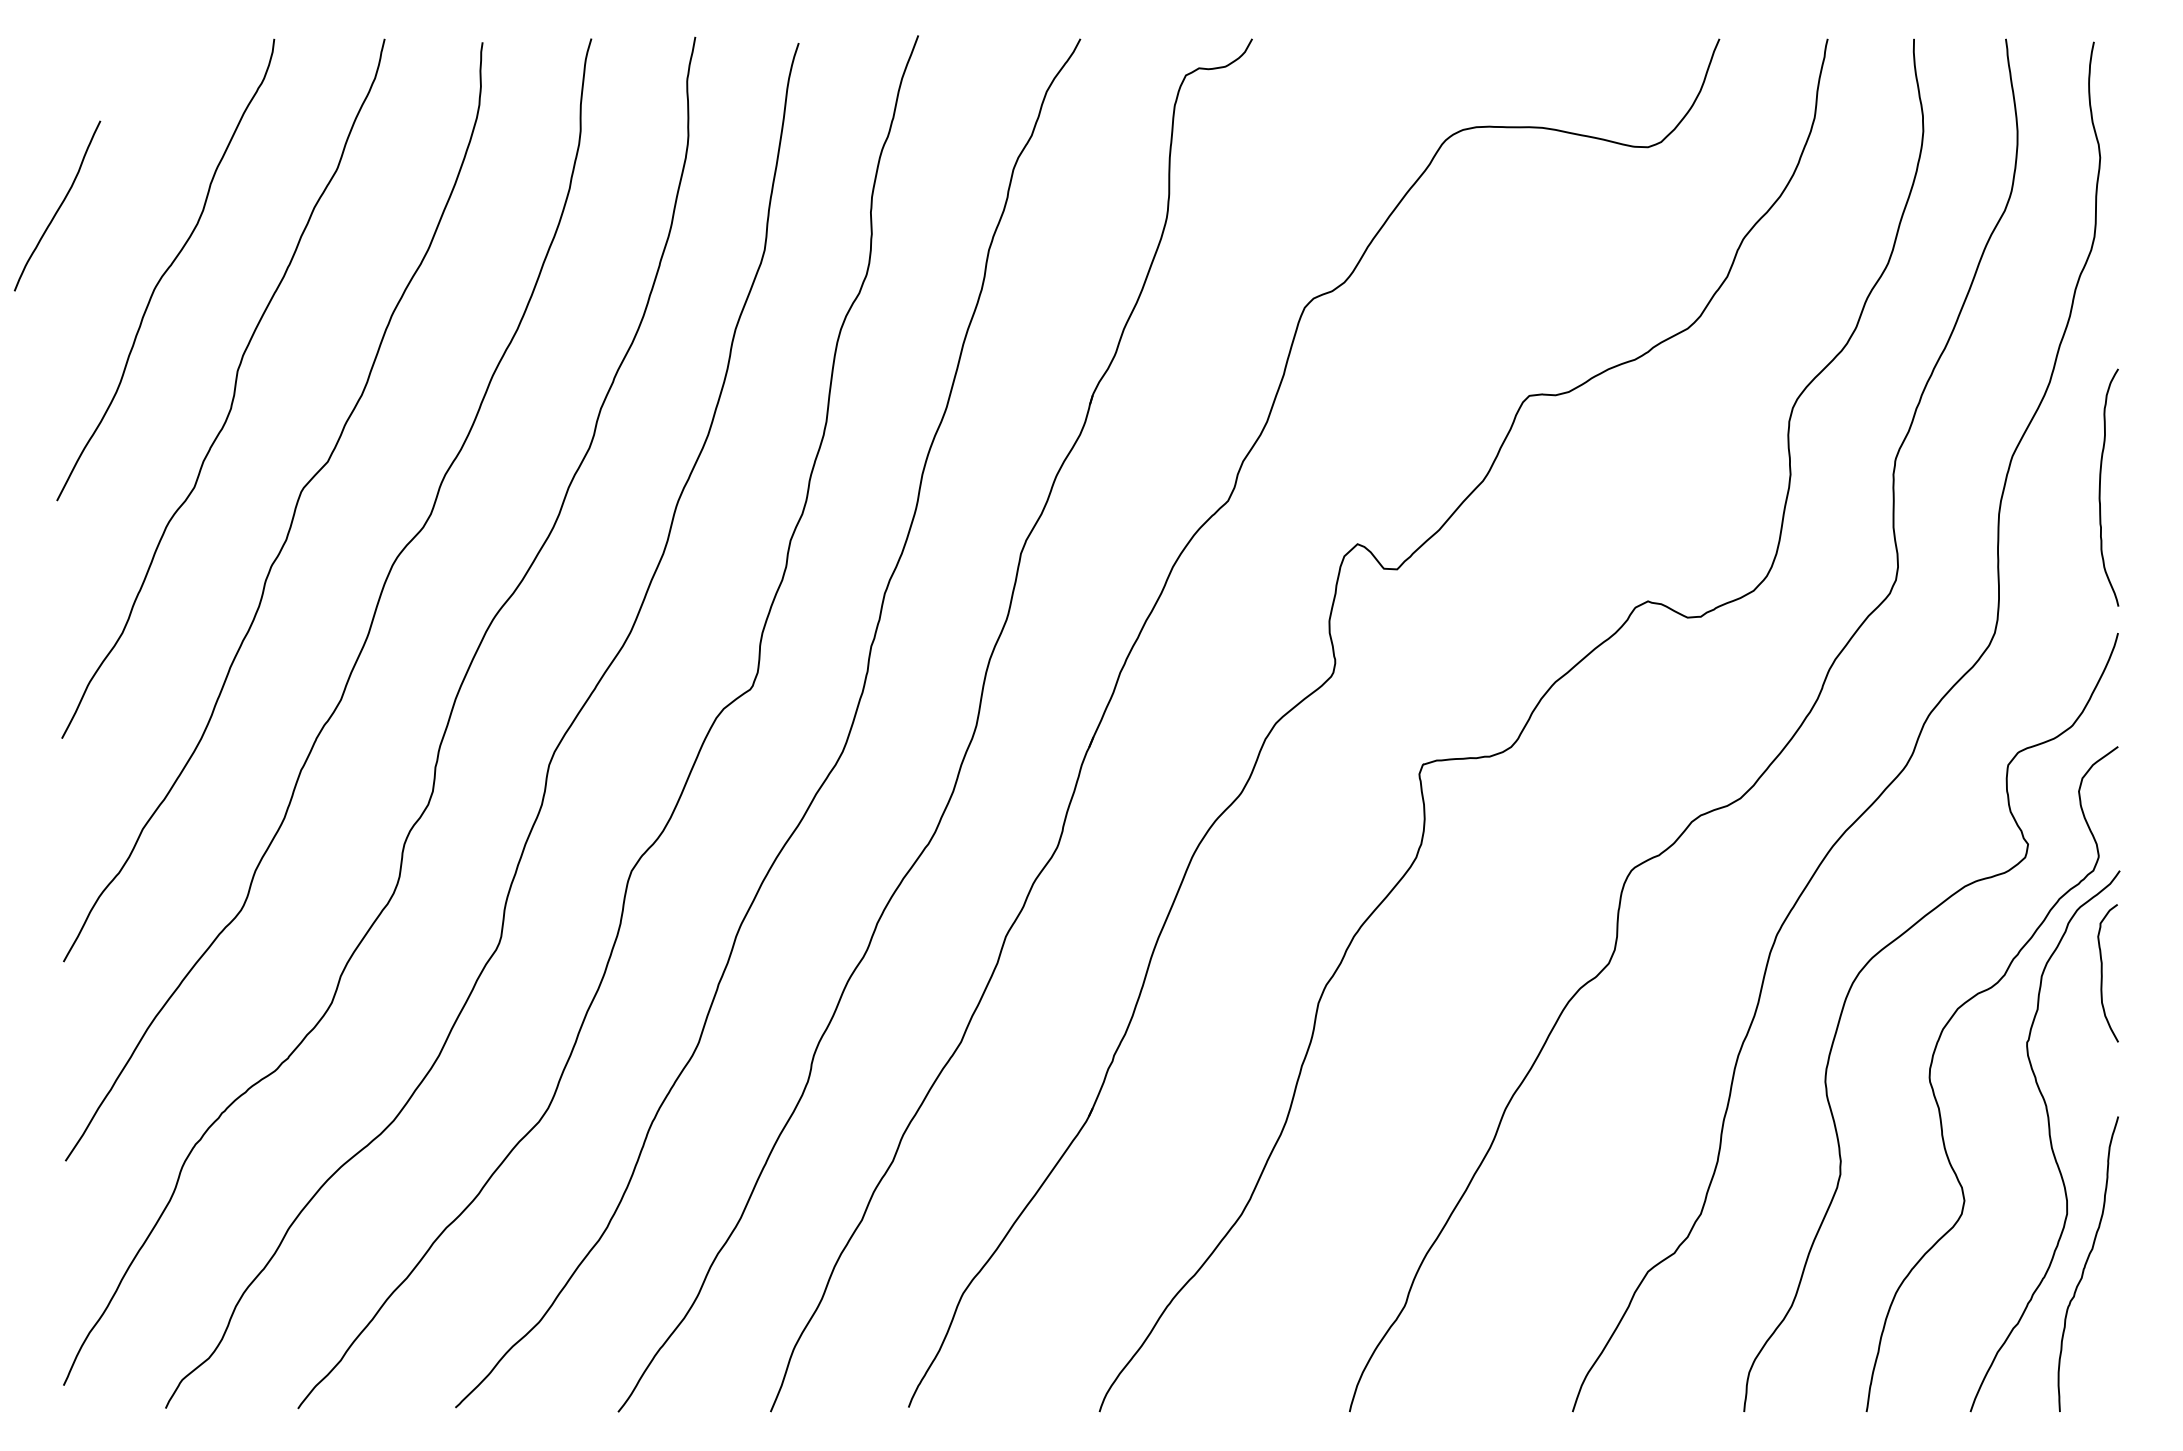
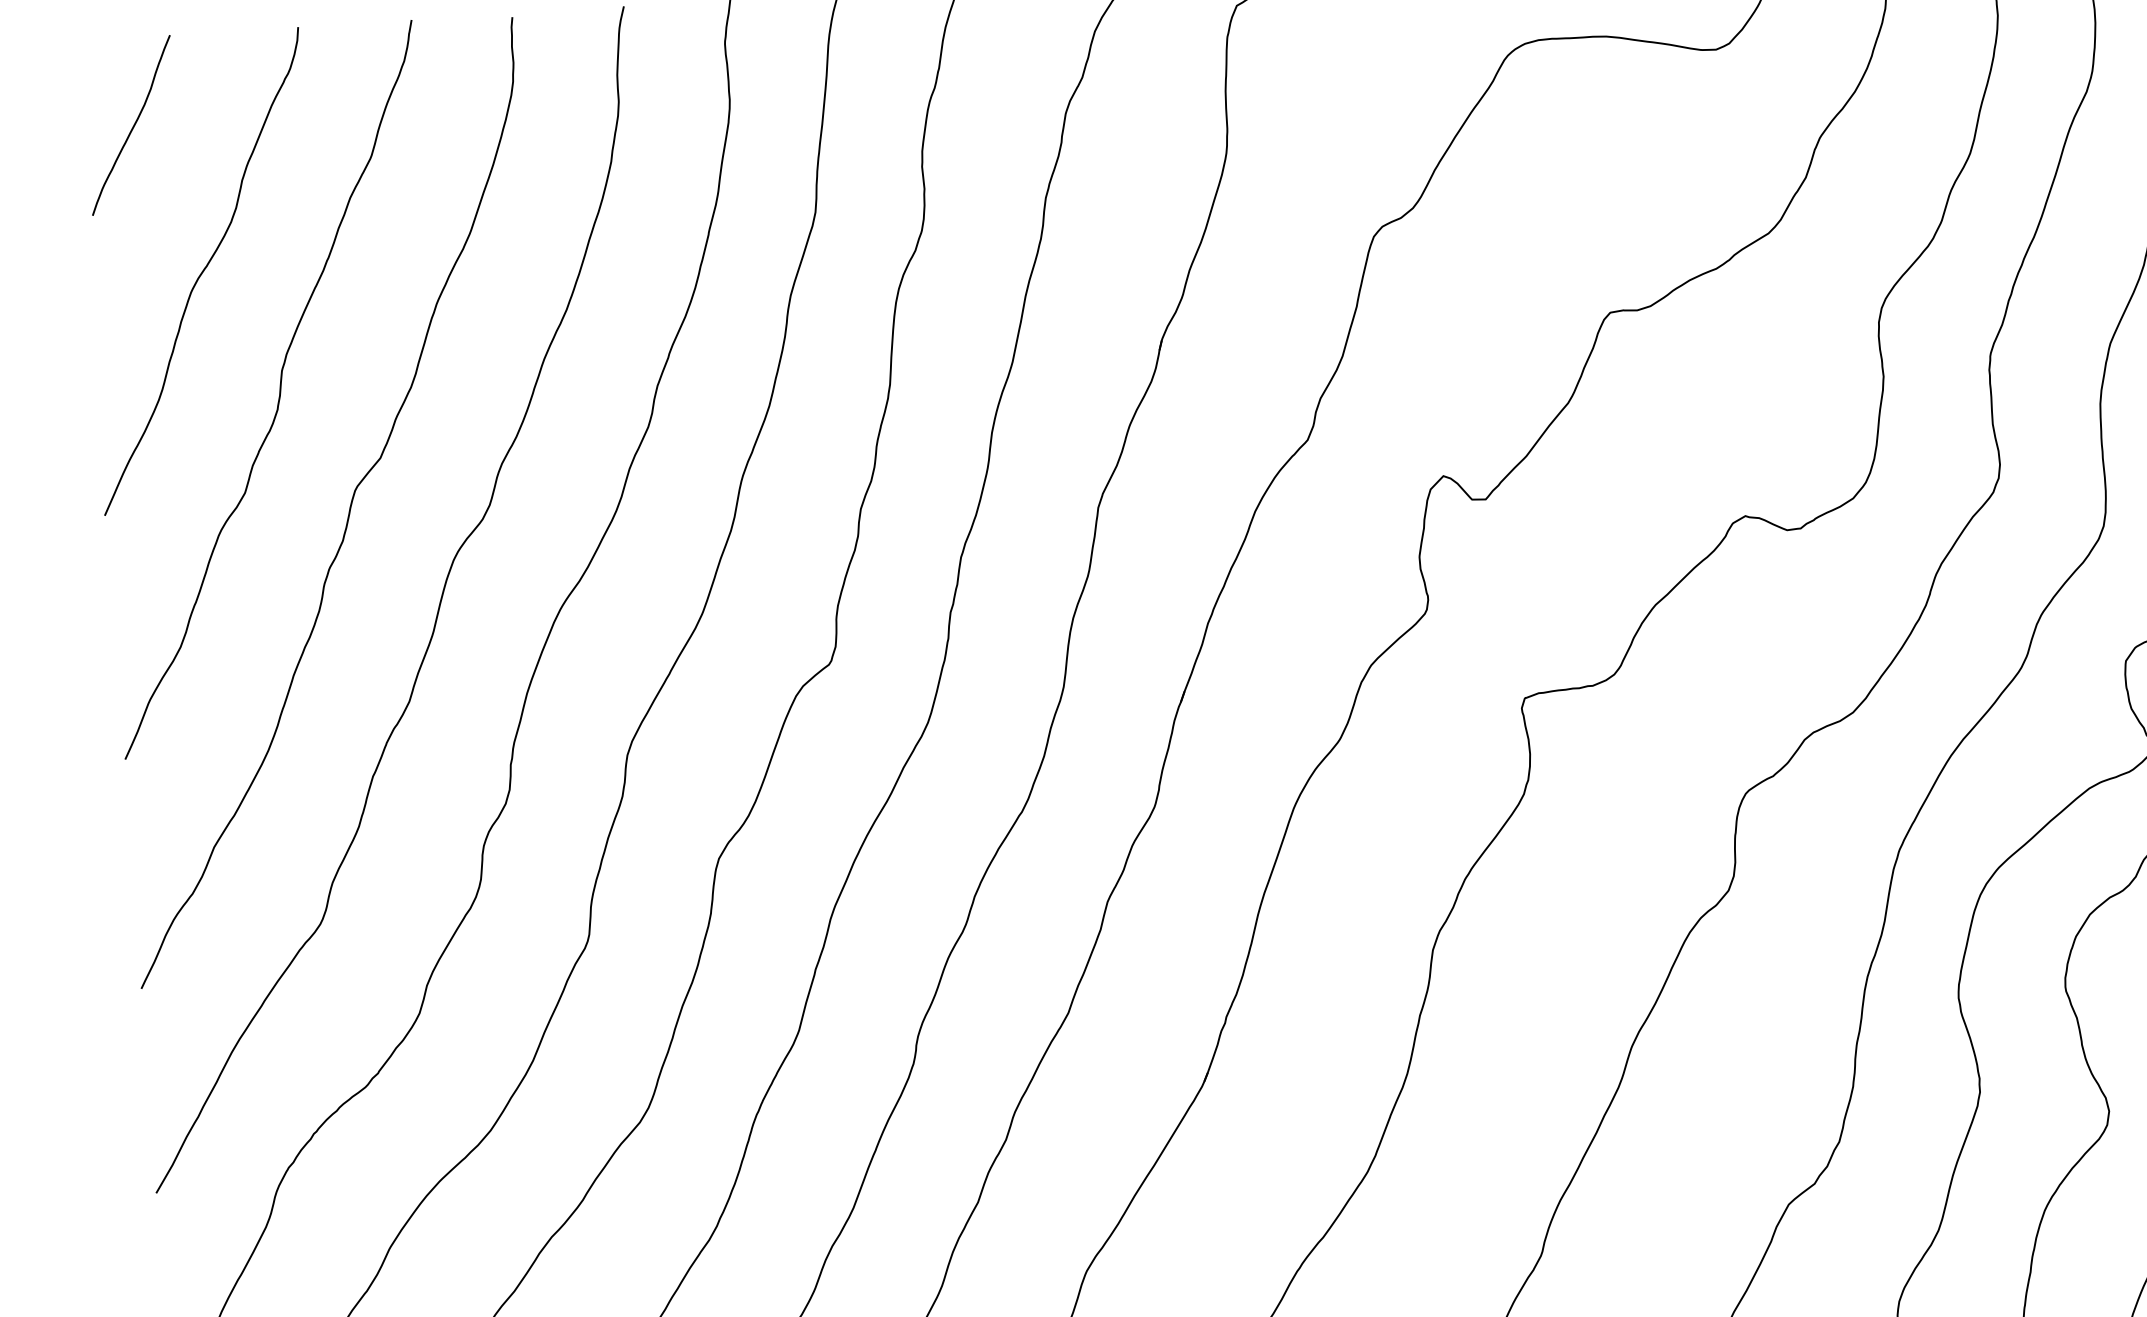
curve: (59, 205) -> (133, 124), moved

